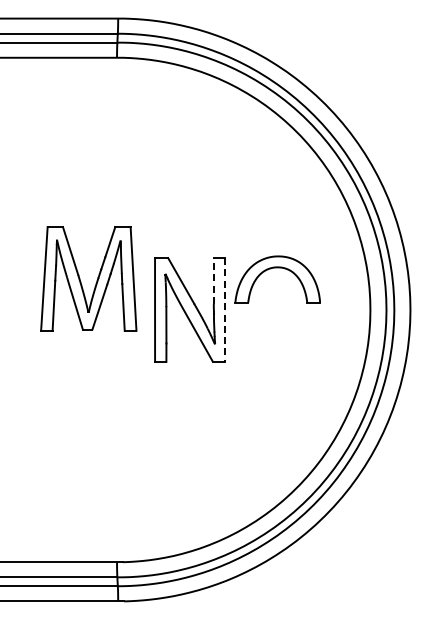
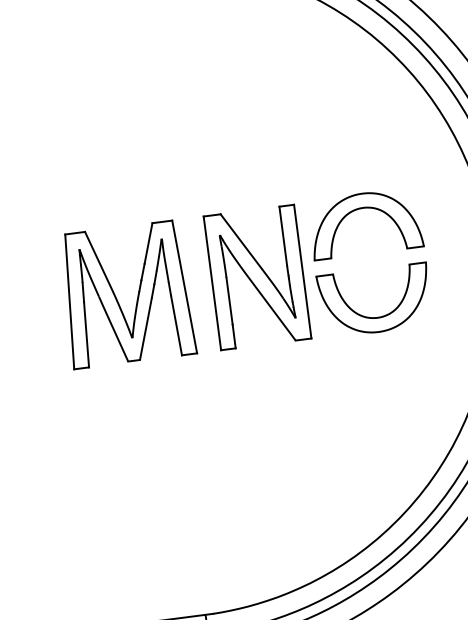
part: (81, 281) -> (118, 298), moved
line: (213, 281) -> (282, 236), dashed -> solid
line: (225, 309) -> (303, 270), dashed -> solid
part: (277, 351) -> (377, 316), added

